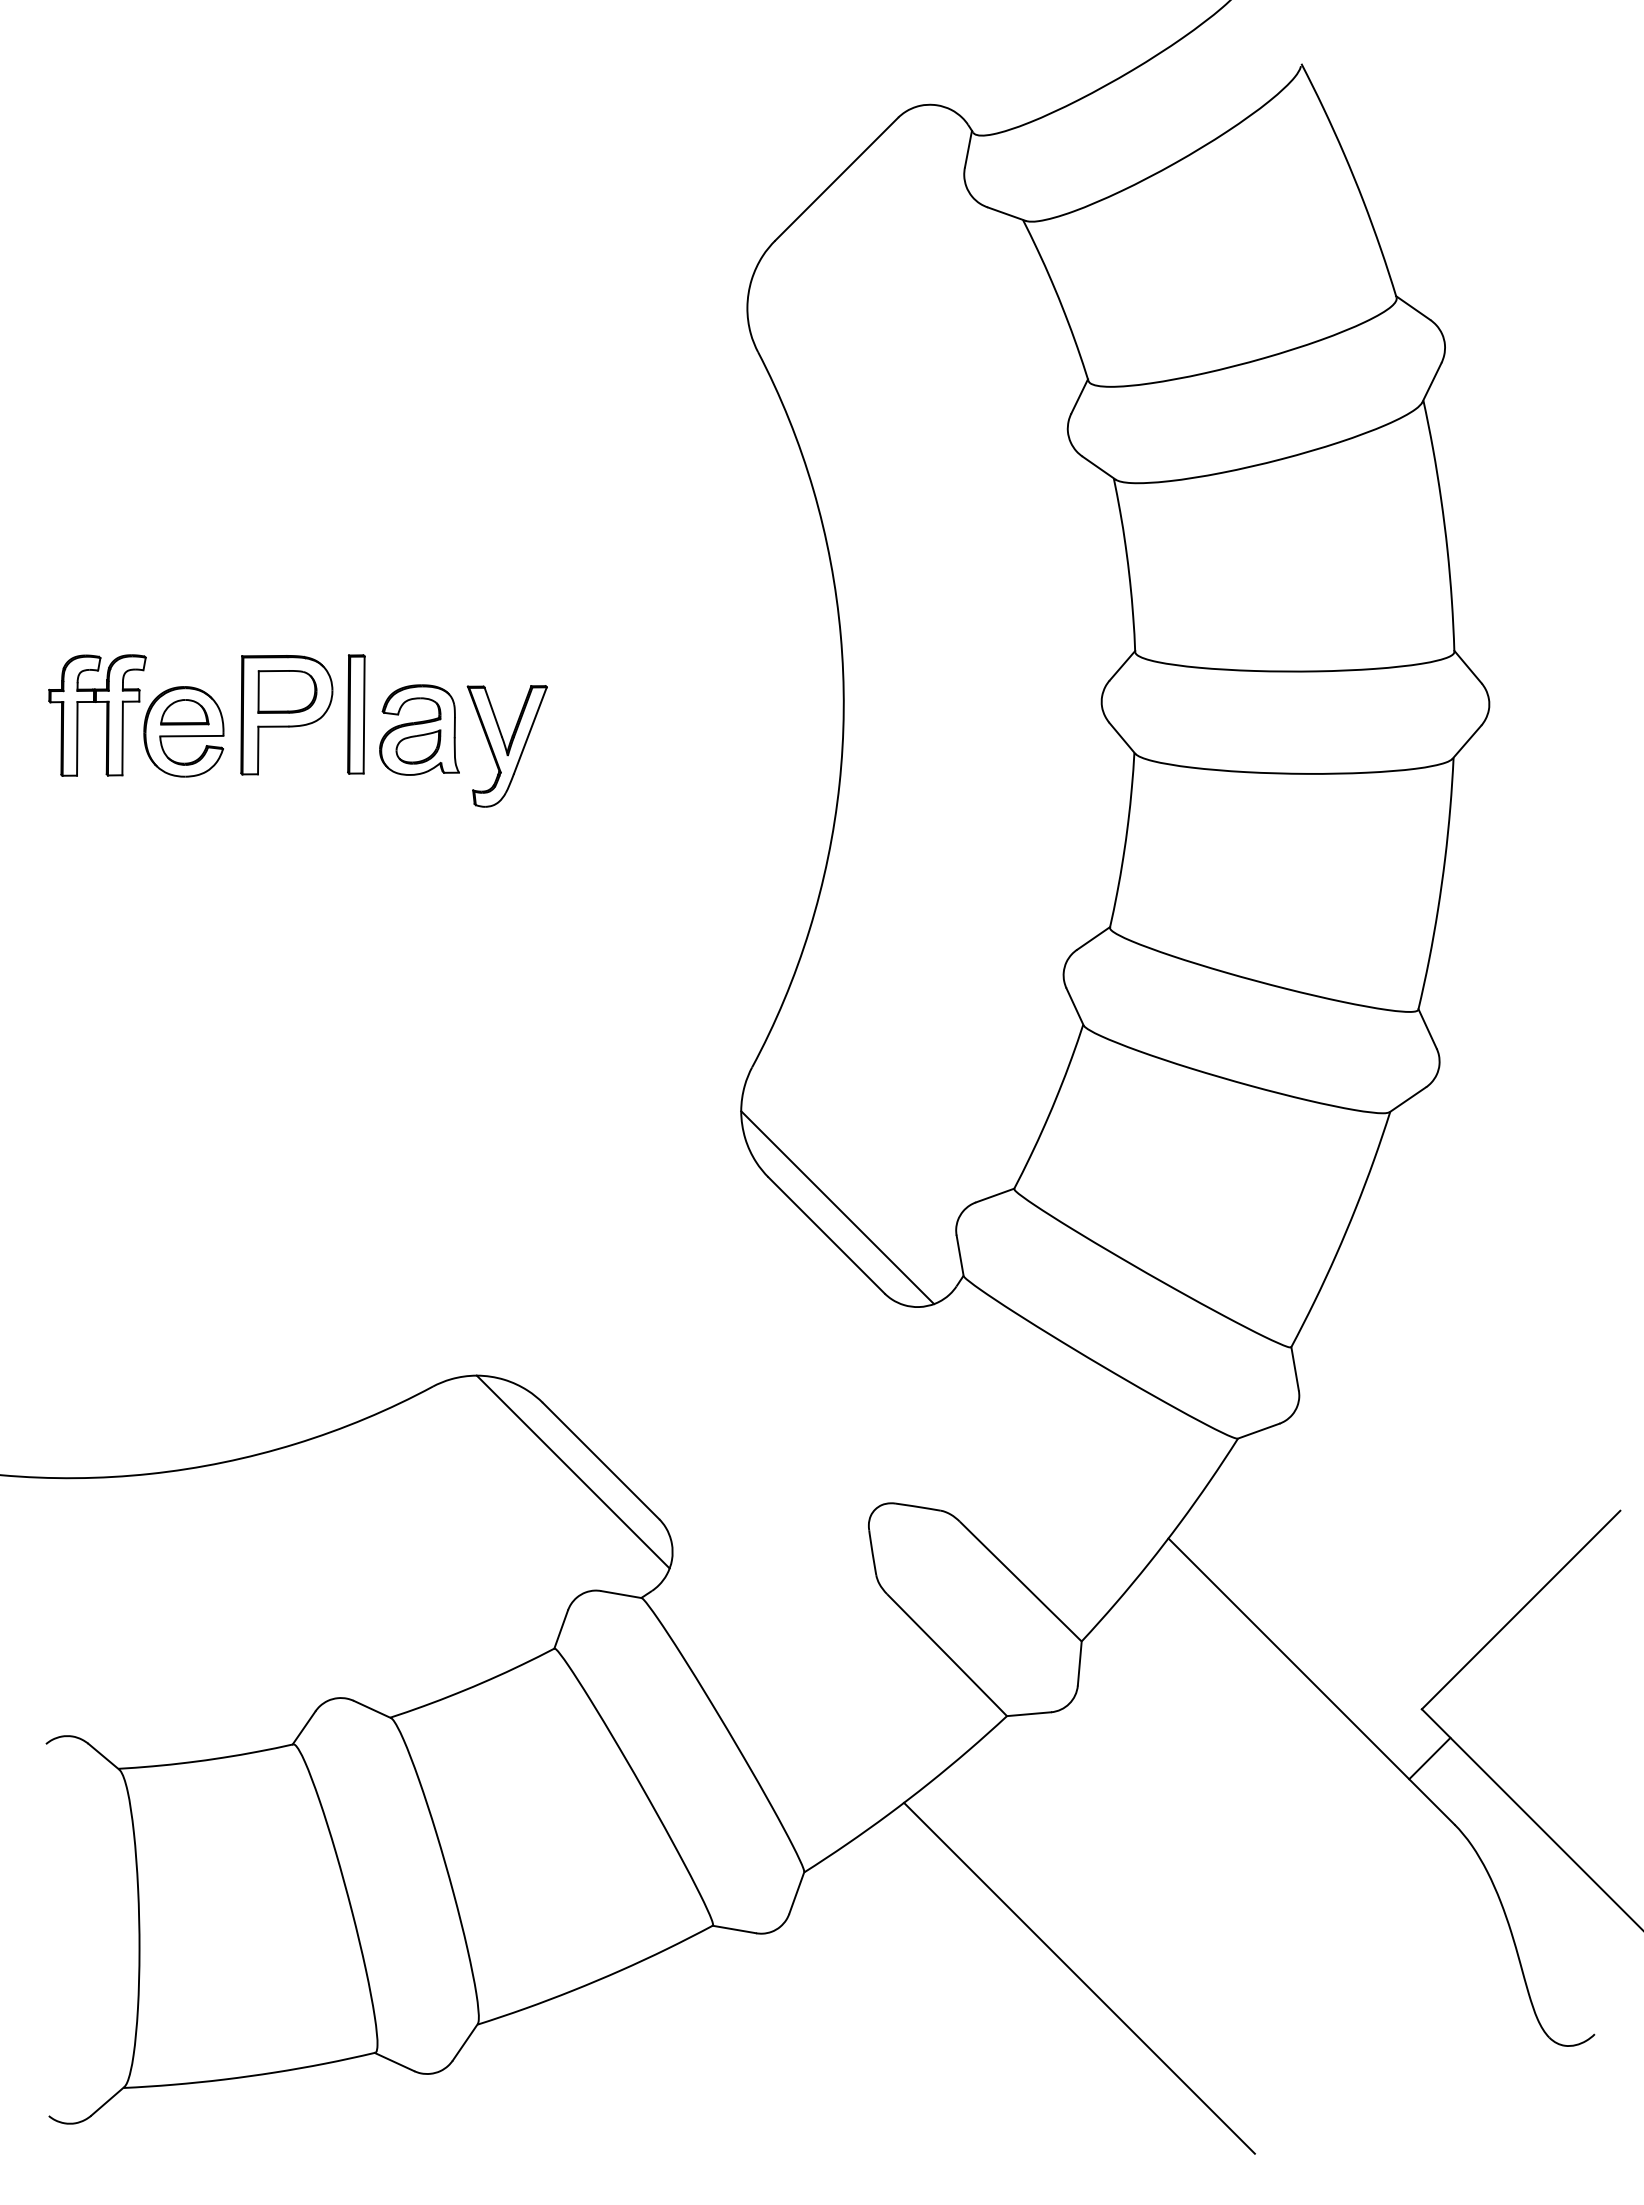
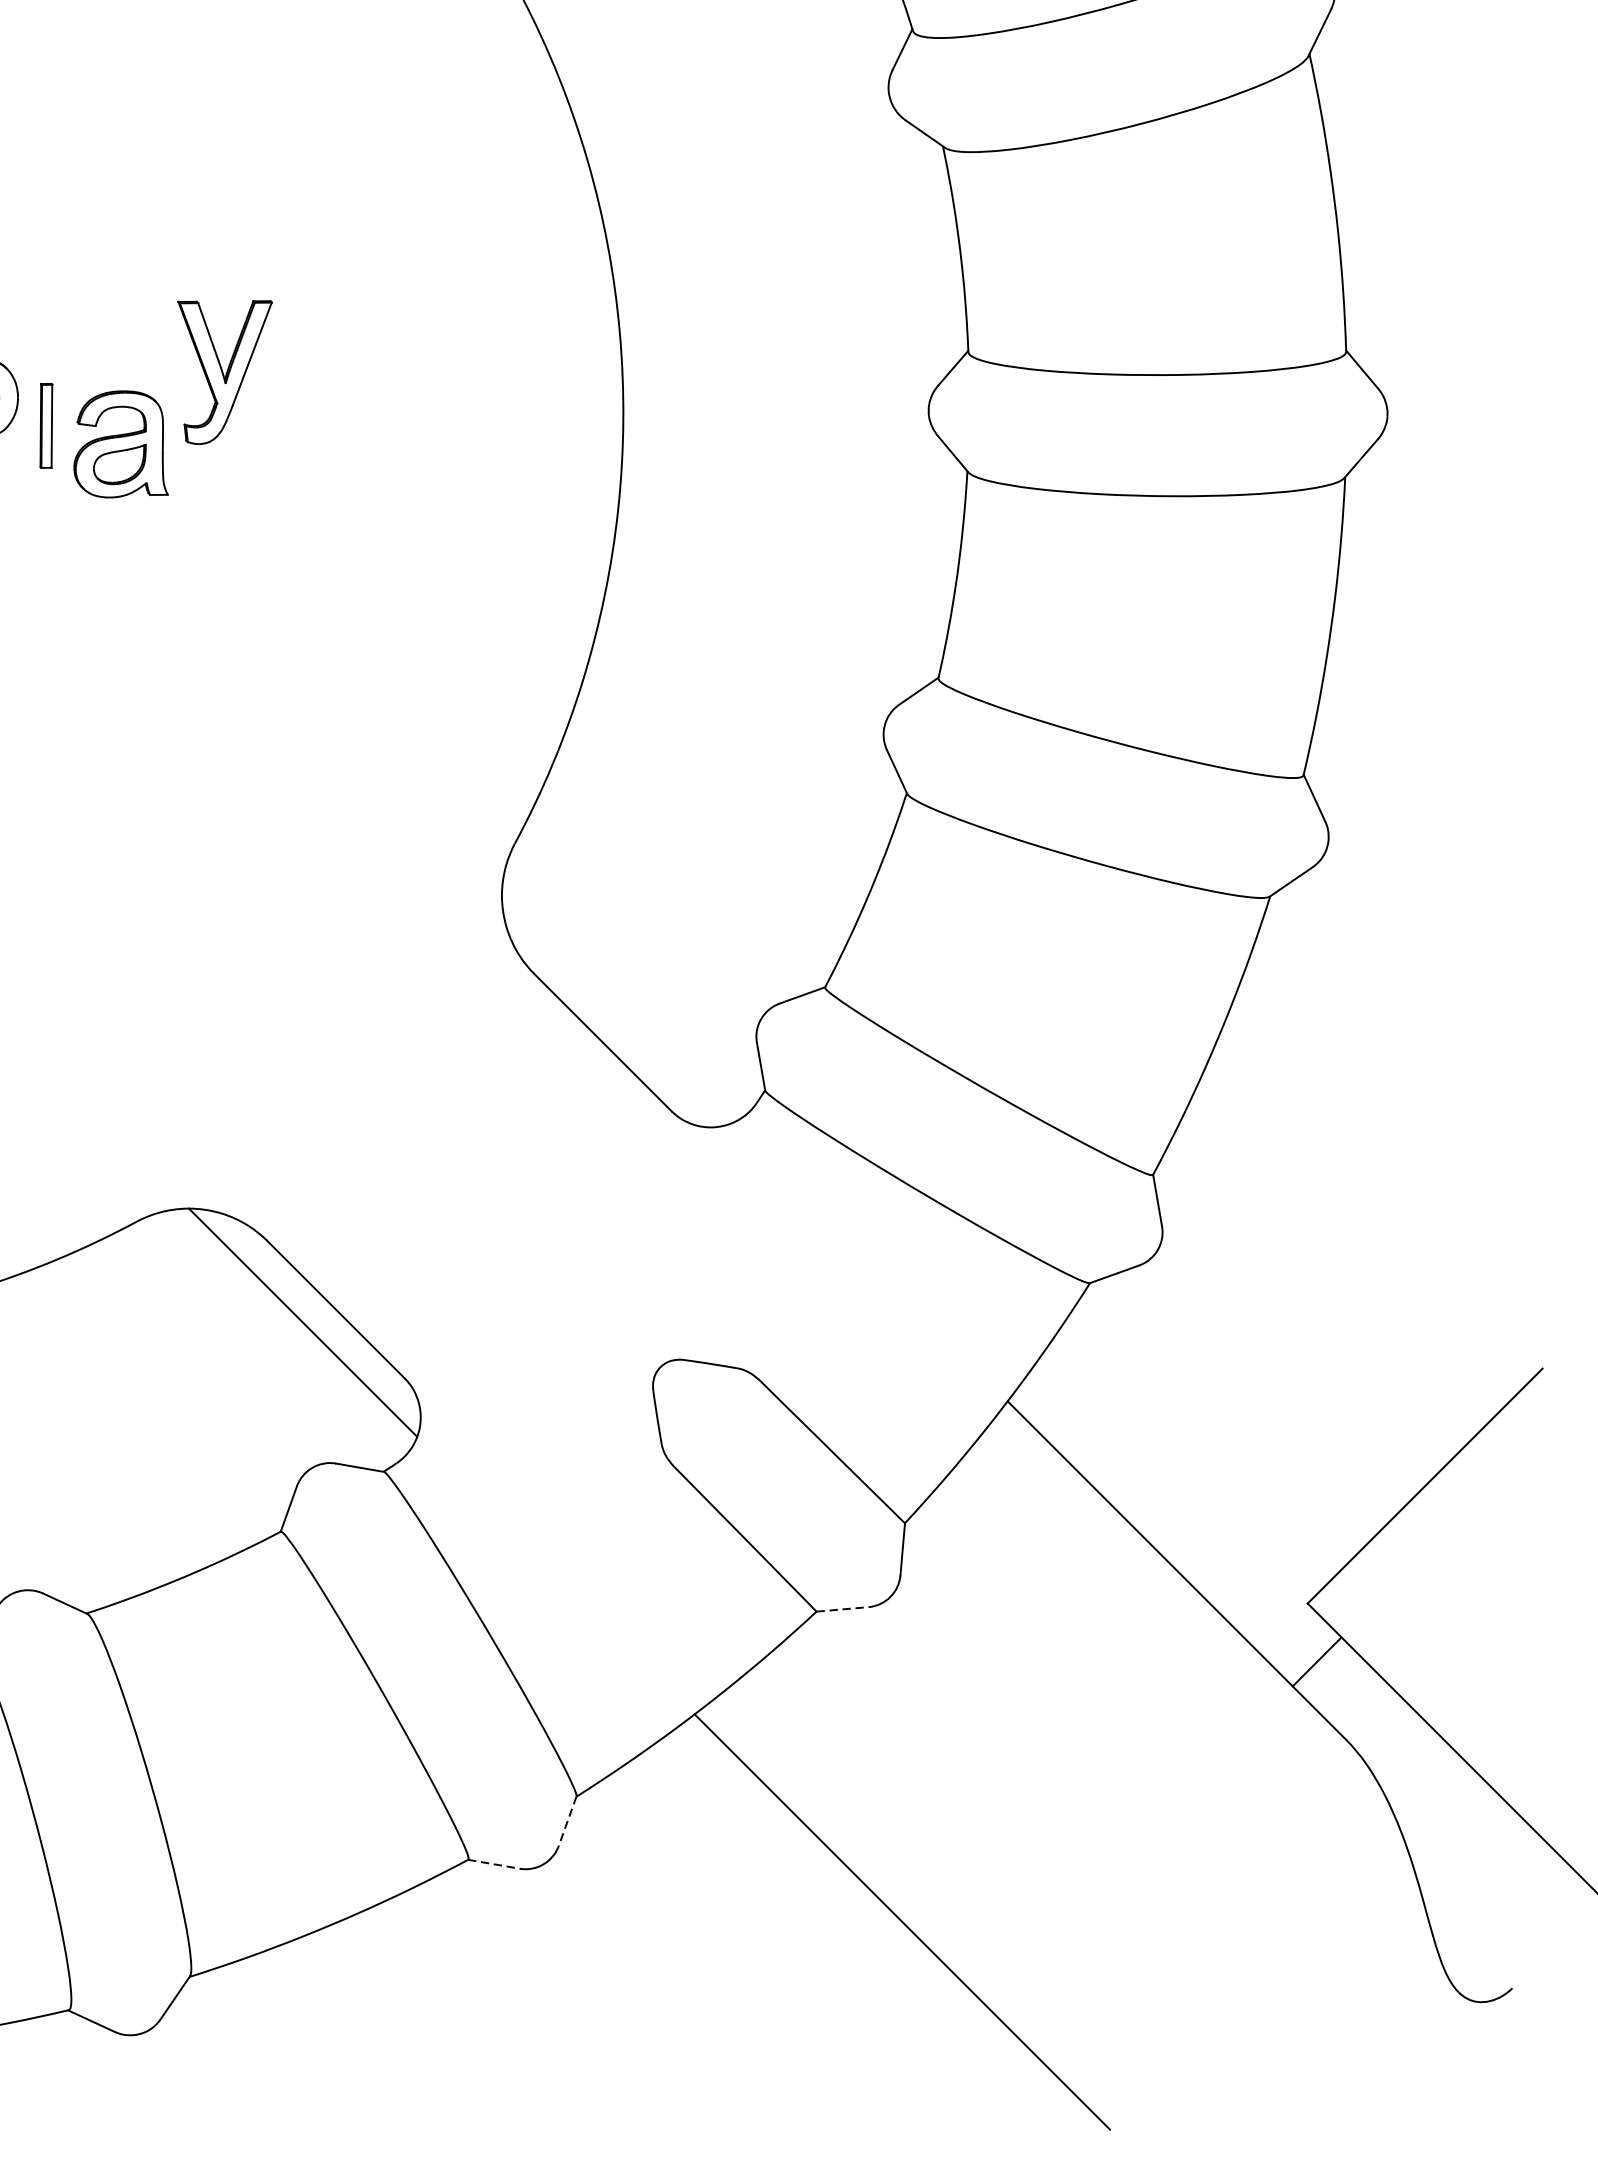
part: (356, 714) -> (46, 425), size x0.6
part: (506, 746) -> (224, 372), moved
line: (837, 1207) -> (615, 1009), removed
line: (1029, 1714) -> (843, 1609), solid -> dashed
line: (796, 1893) -> (567, 1821), solid -> dashed
line: (734, 1929) -> (493, 1864), solid -> dashed

